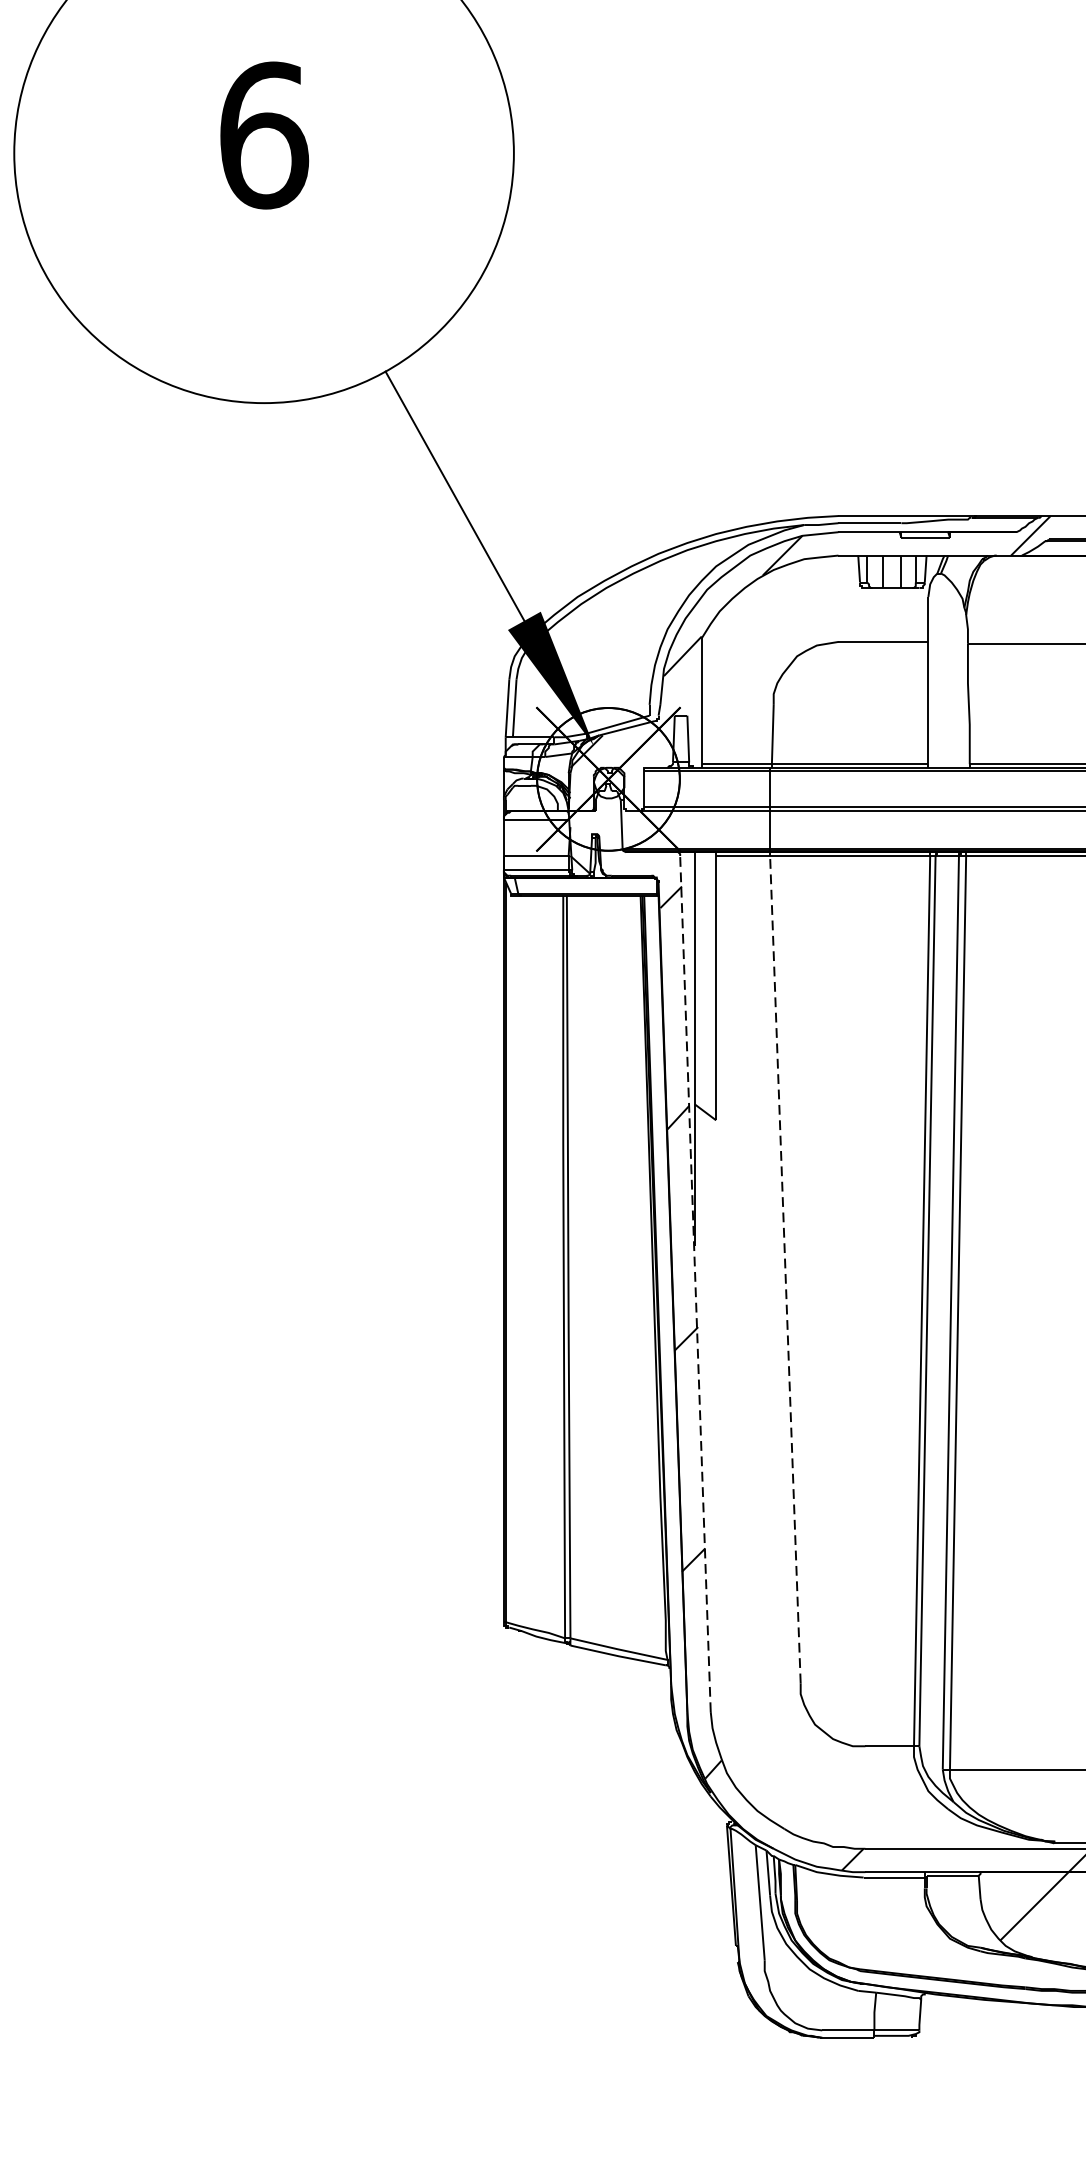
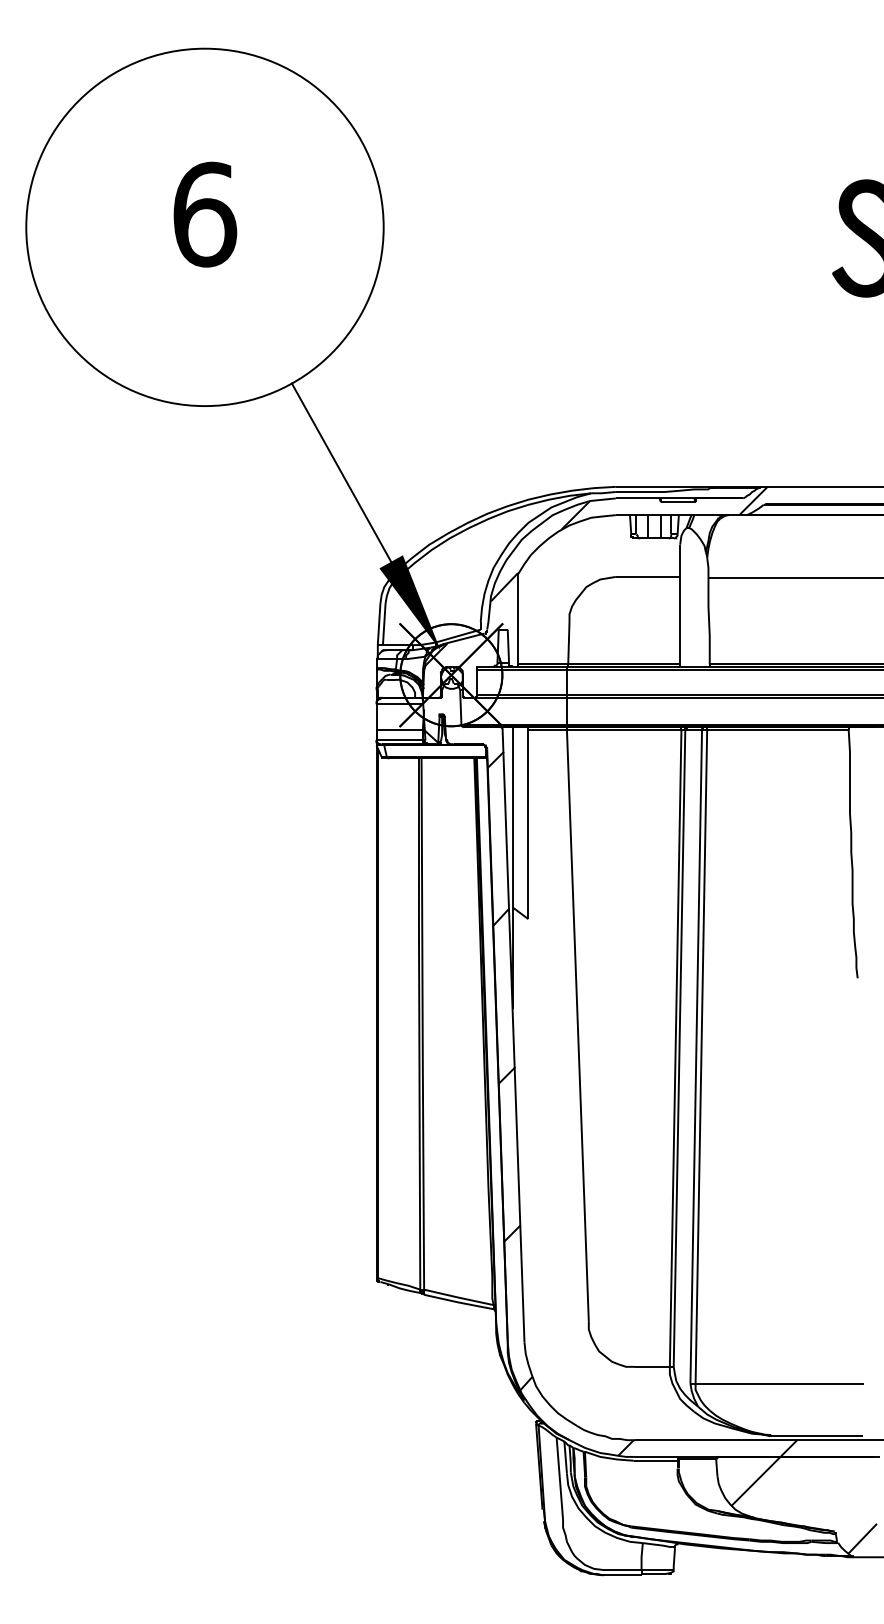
line: (784, 1269) -> (577, 1025), dashed -> solid
line: (695, 1283) -> (513, 1035), dashed -> solid

